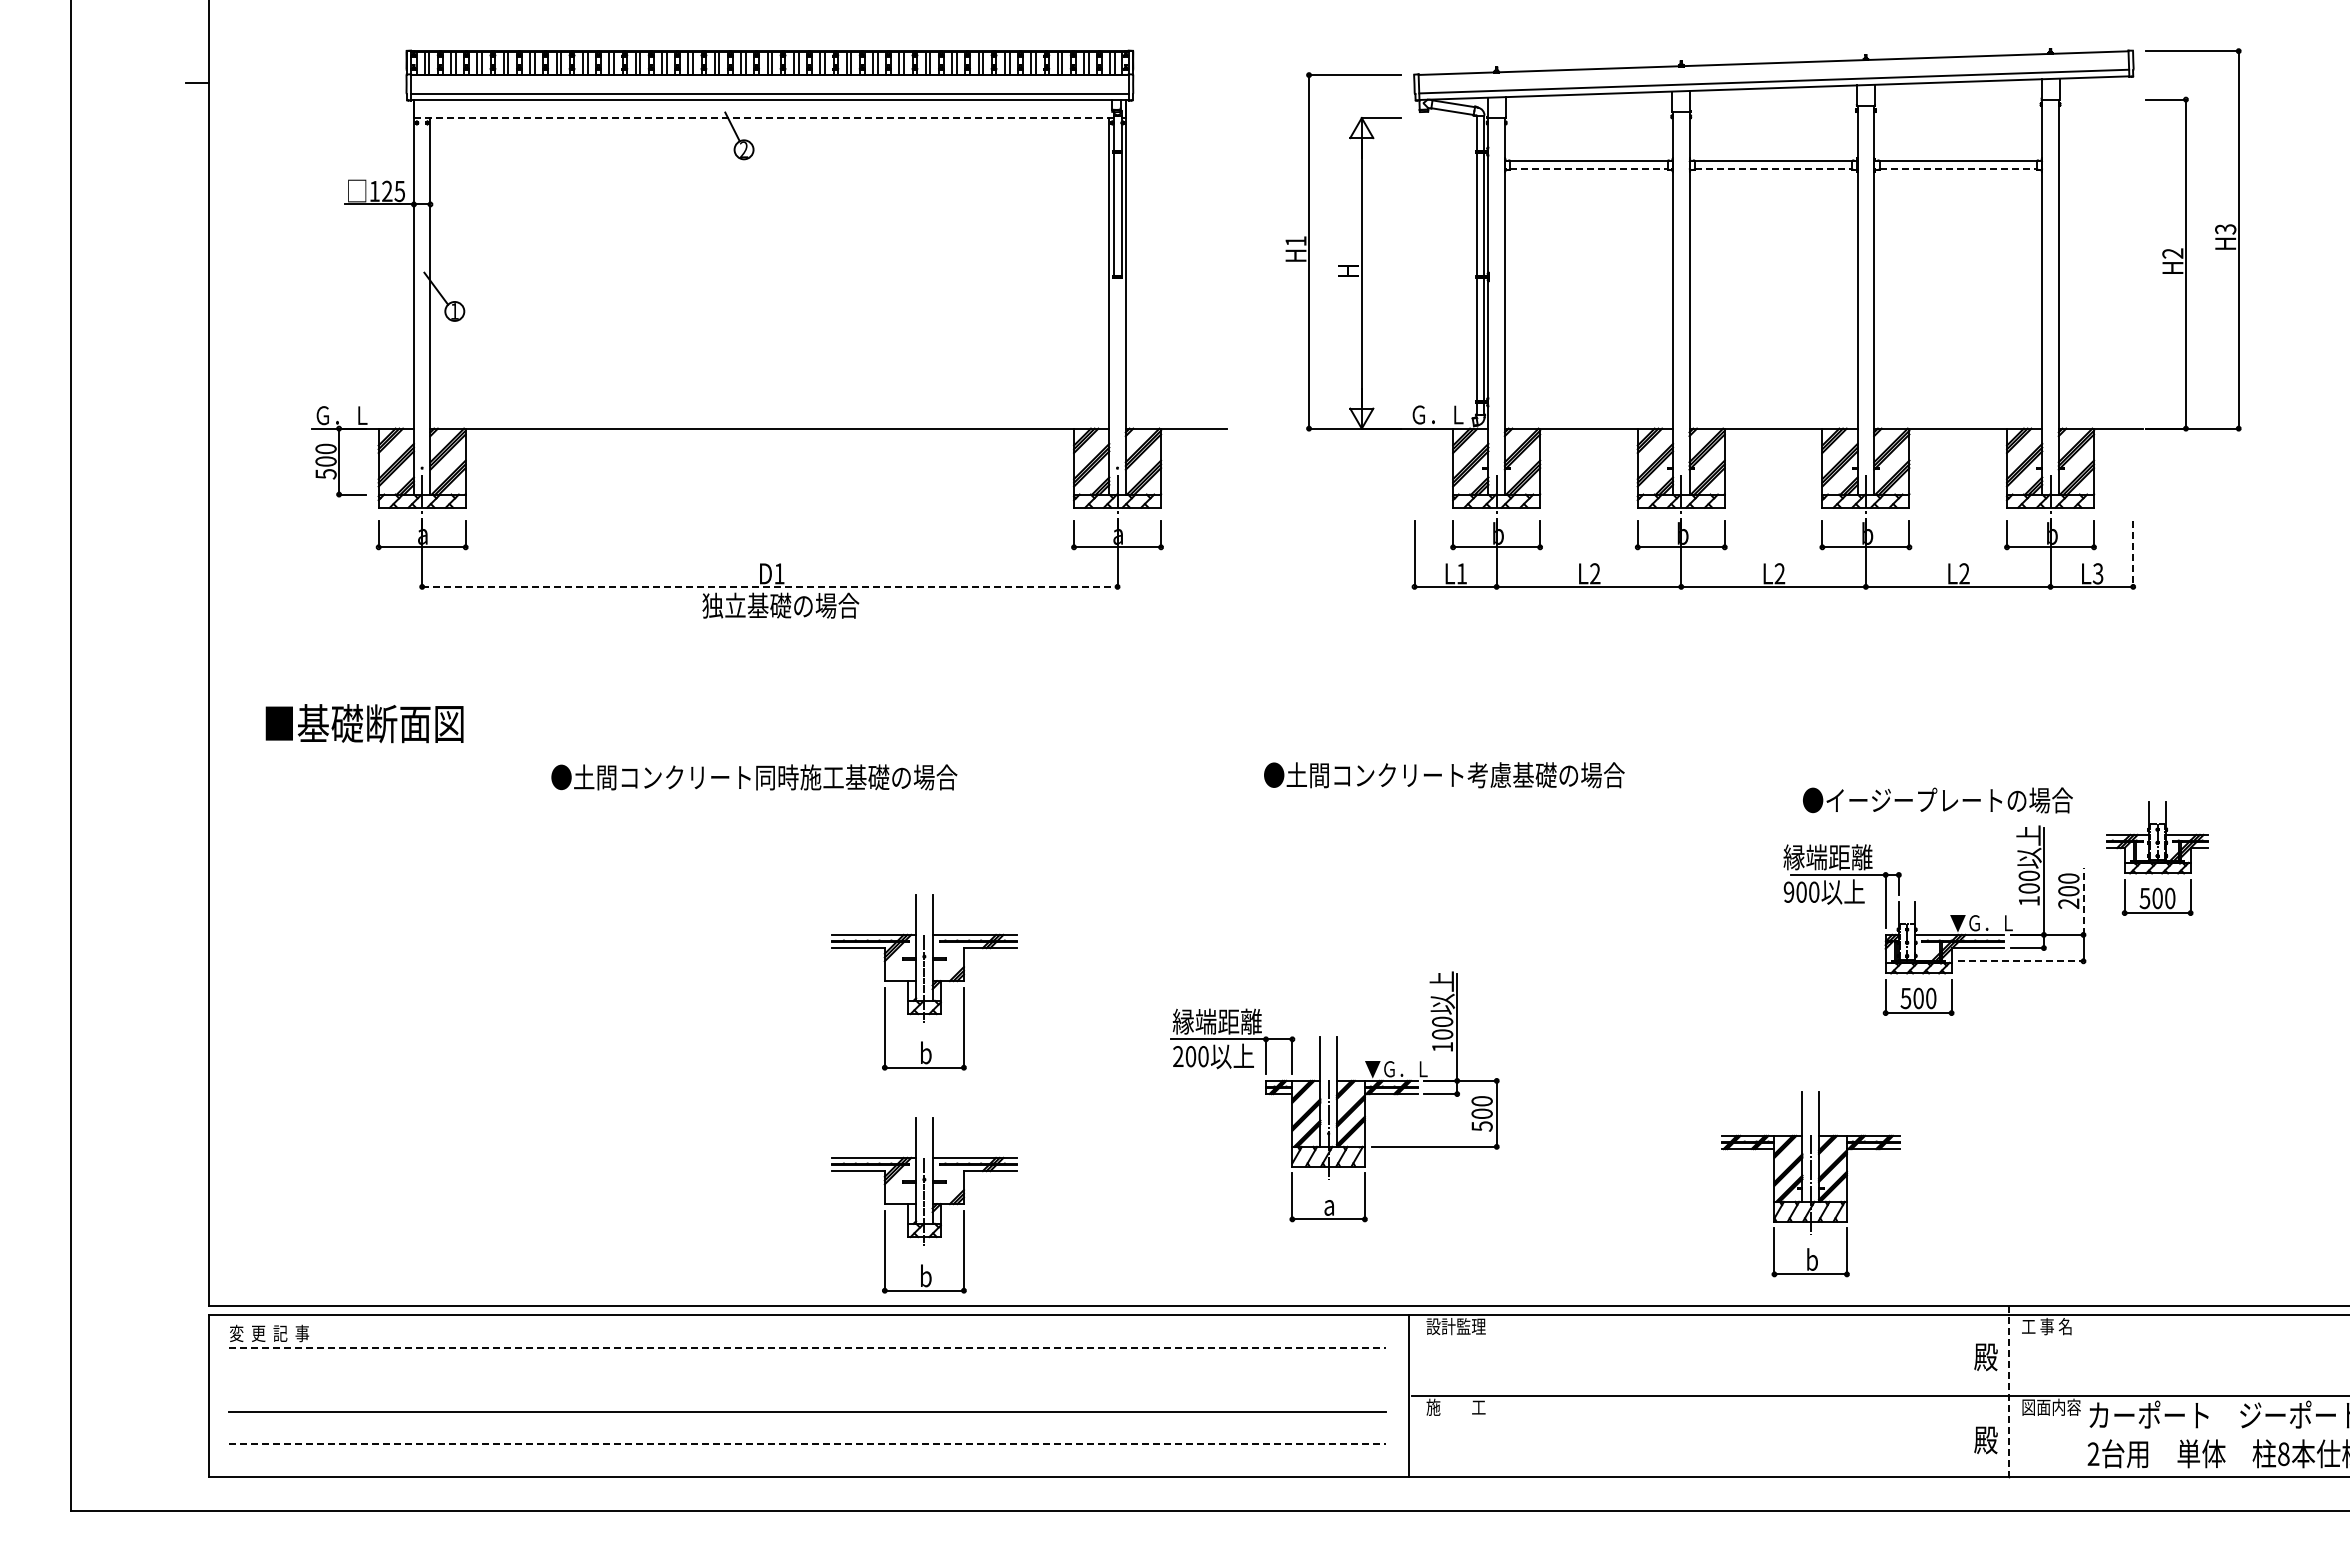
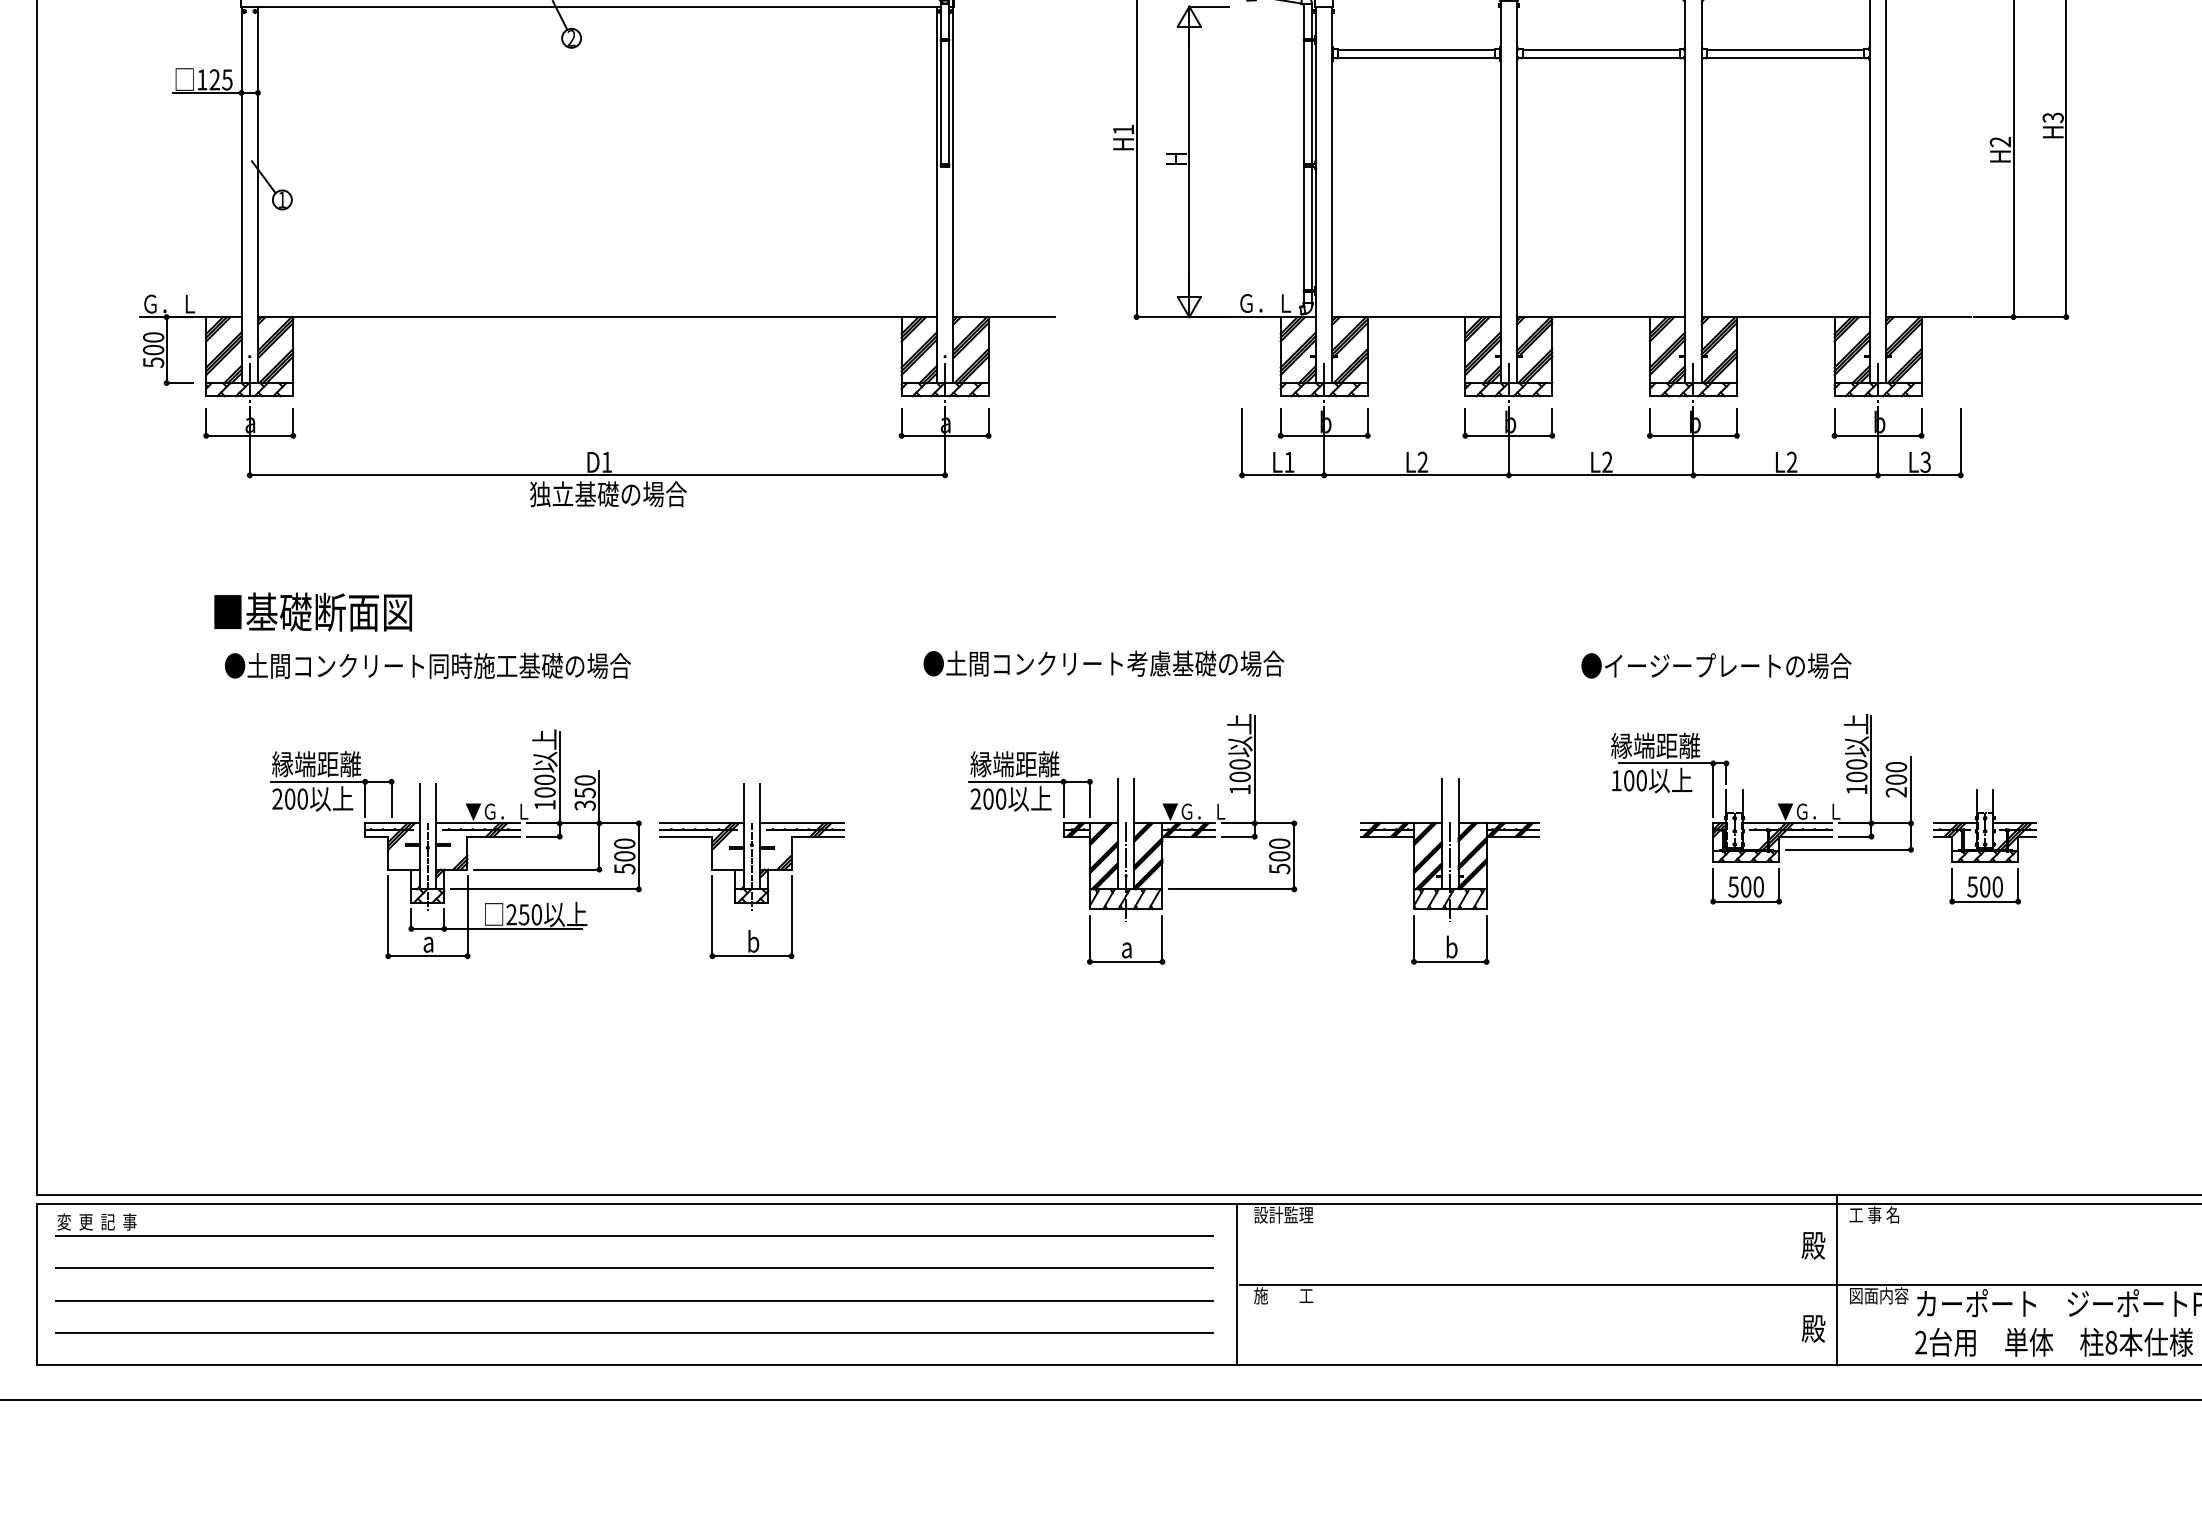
line: (763, 118) -> (591, 7), dashed -> solid
line: (1588, 169) -> (1416, 58), dashed -> solid
line: (1773, 169) -> (1601, 58), dashed -> solid
line: (1958, 169) -> (1786, 58), dashed -> solid
line: (2133, 554) -> (1961, 443), dashed -> solid
line: (769, 586) -> (597, 475), dashed -> solid
text: (364, 723) -> (313, 612), moved
text: (1444, 775) -> (1104, 664), moved
text: (754, 777) -> (428, 666), moved
text: (1937, 800) -> (1716, 666), moved
part: (2157, 858) -> (1985, 847), moved
text: (1788, 891) -> (1616, 780), 900 -> 100
line: (2083, 901) -> (1911, 790), dashed -> solid
part: (628, 955) -> (456, 844), added
line: (2020, 961) -> (1848, 850), dashed -> solid
part: (1334, 1096) -> (1132, 839), moved
part: (1810, 1184) -> (1450, 872), moved
part: (924, 1205) -> (752, 1094), removed
line: (807, 1347) -> (635, 1236), dashed -> solid
line: (806, 1379) -> (634, 1268), added
line: (2009, 1391) -> (1837, 1280), dashed -> solid
line: (807, 1444) -> (635, 1333), dashed -> solid

